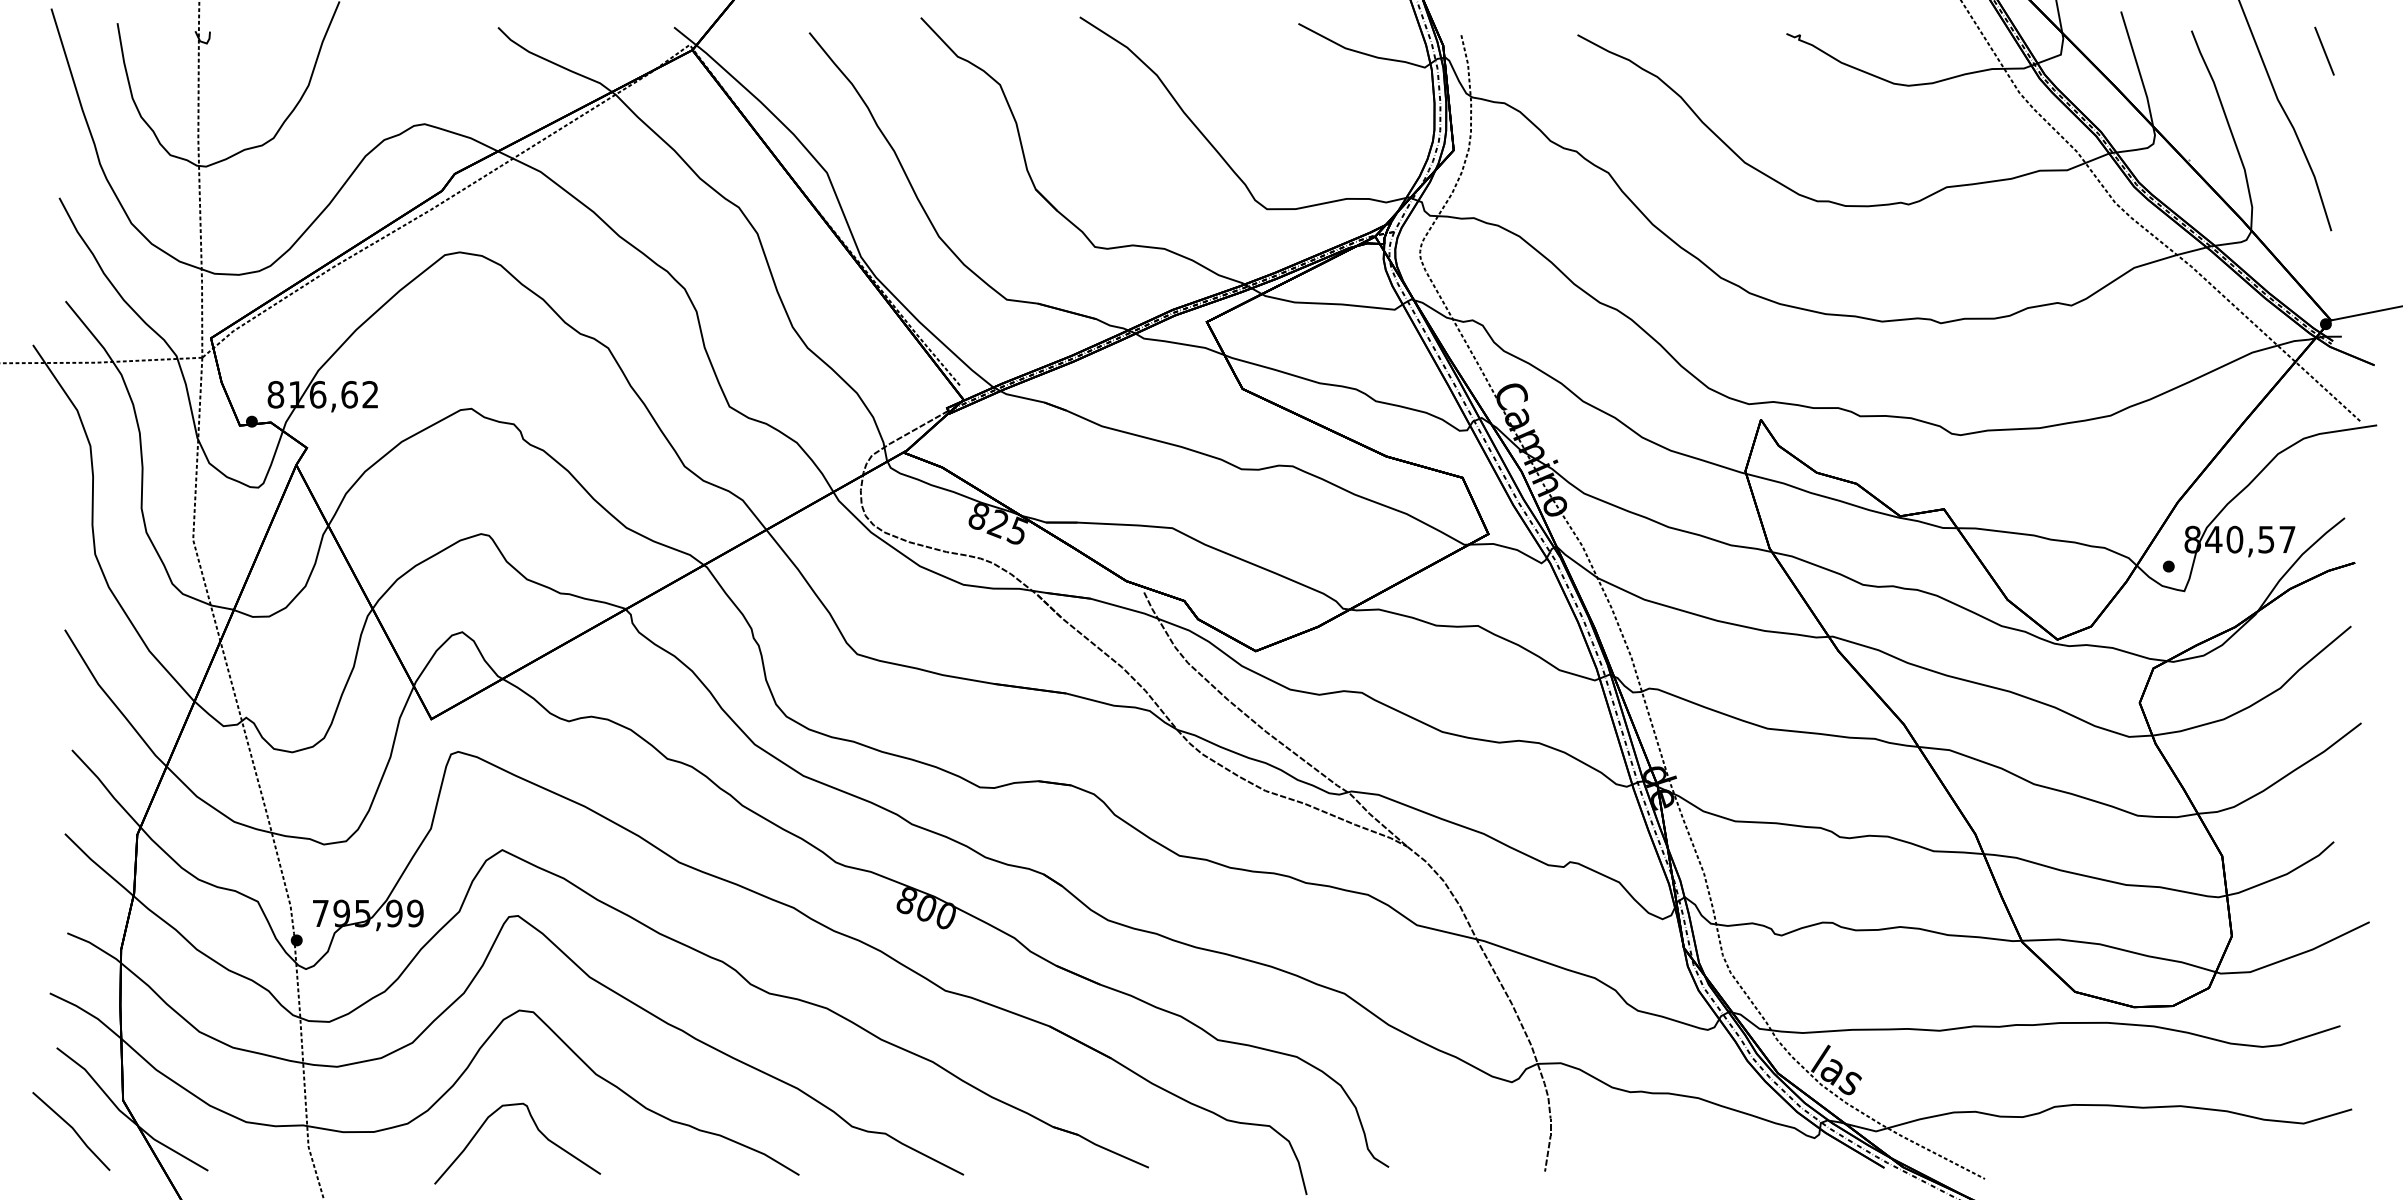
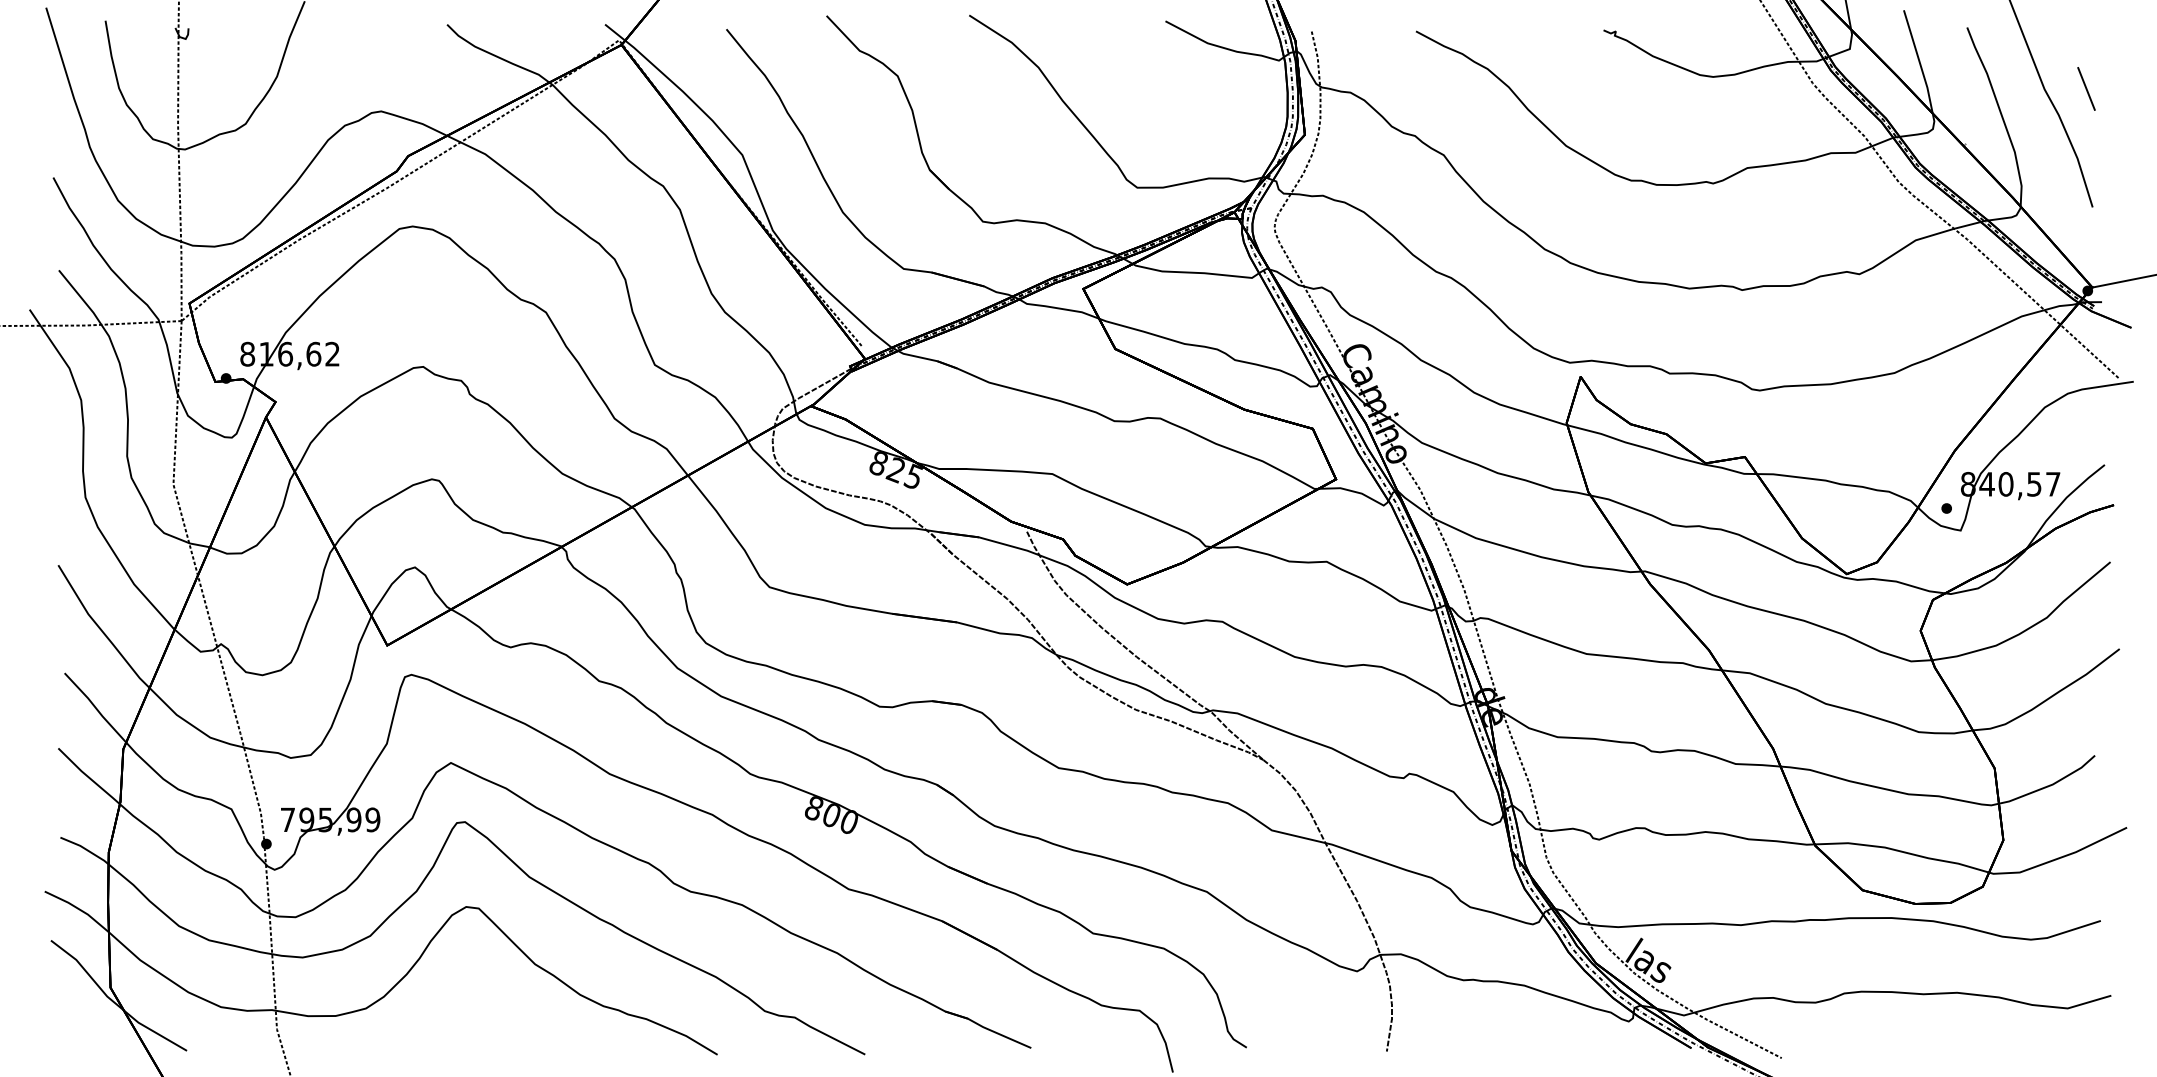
line: (2324, 50) -> (2086, 88), moved
line: (72, 1130) -> (65, 1014), removed
curve: (537, 1130) -> (482, 1014), removed

